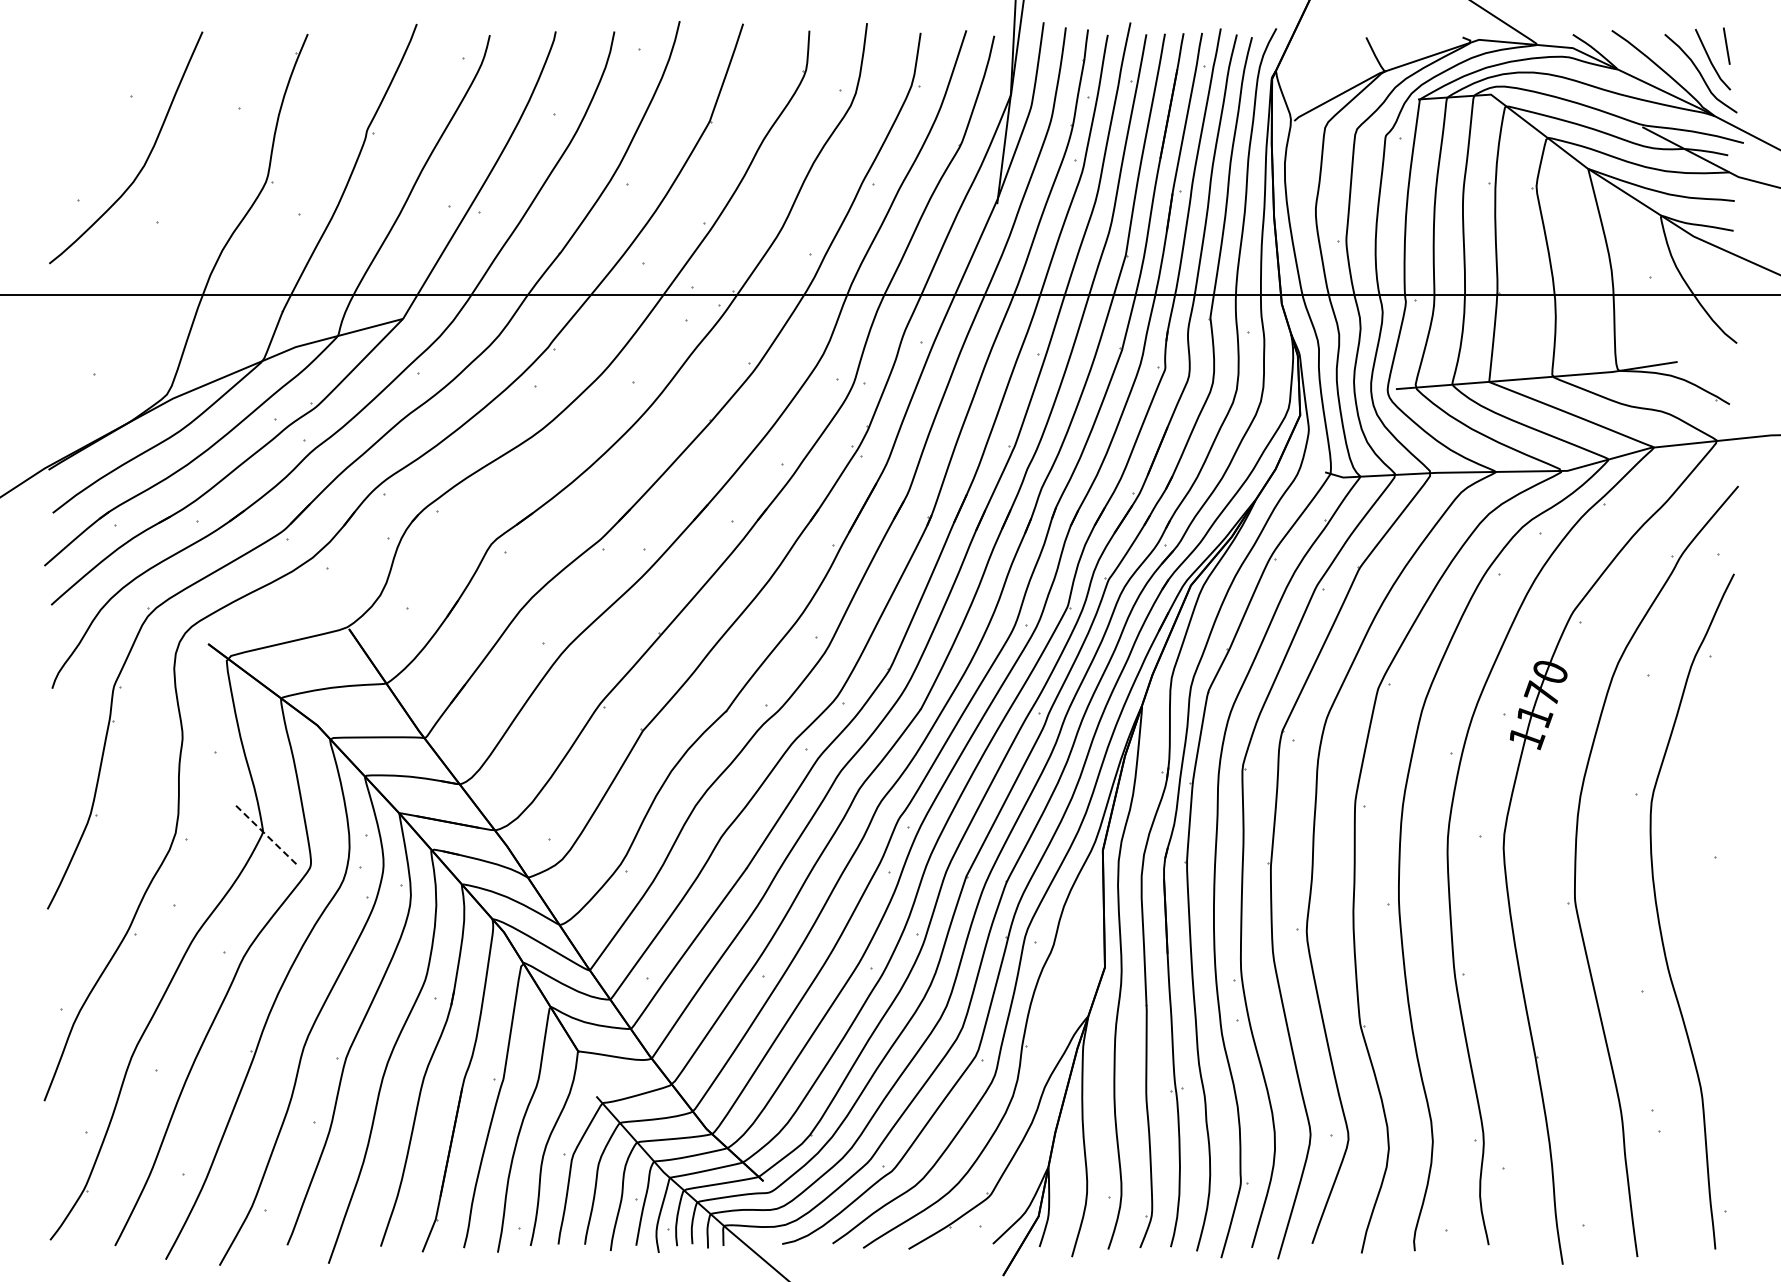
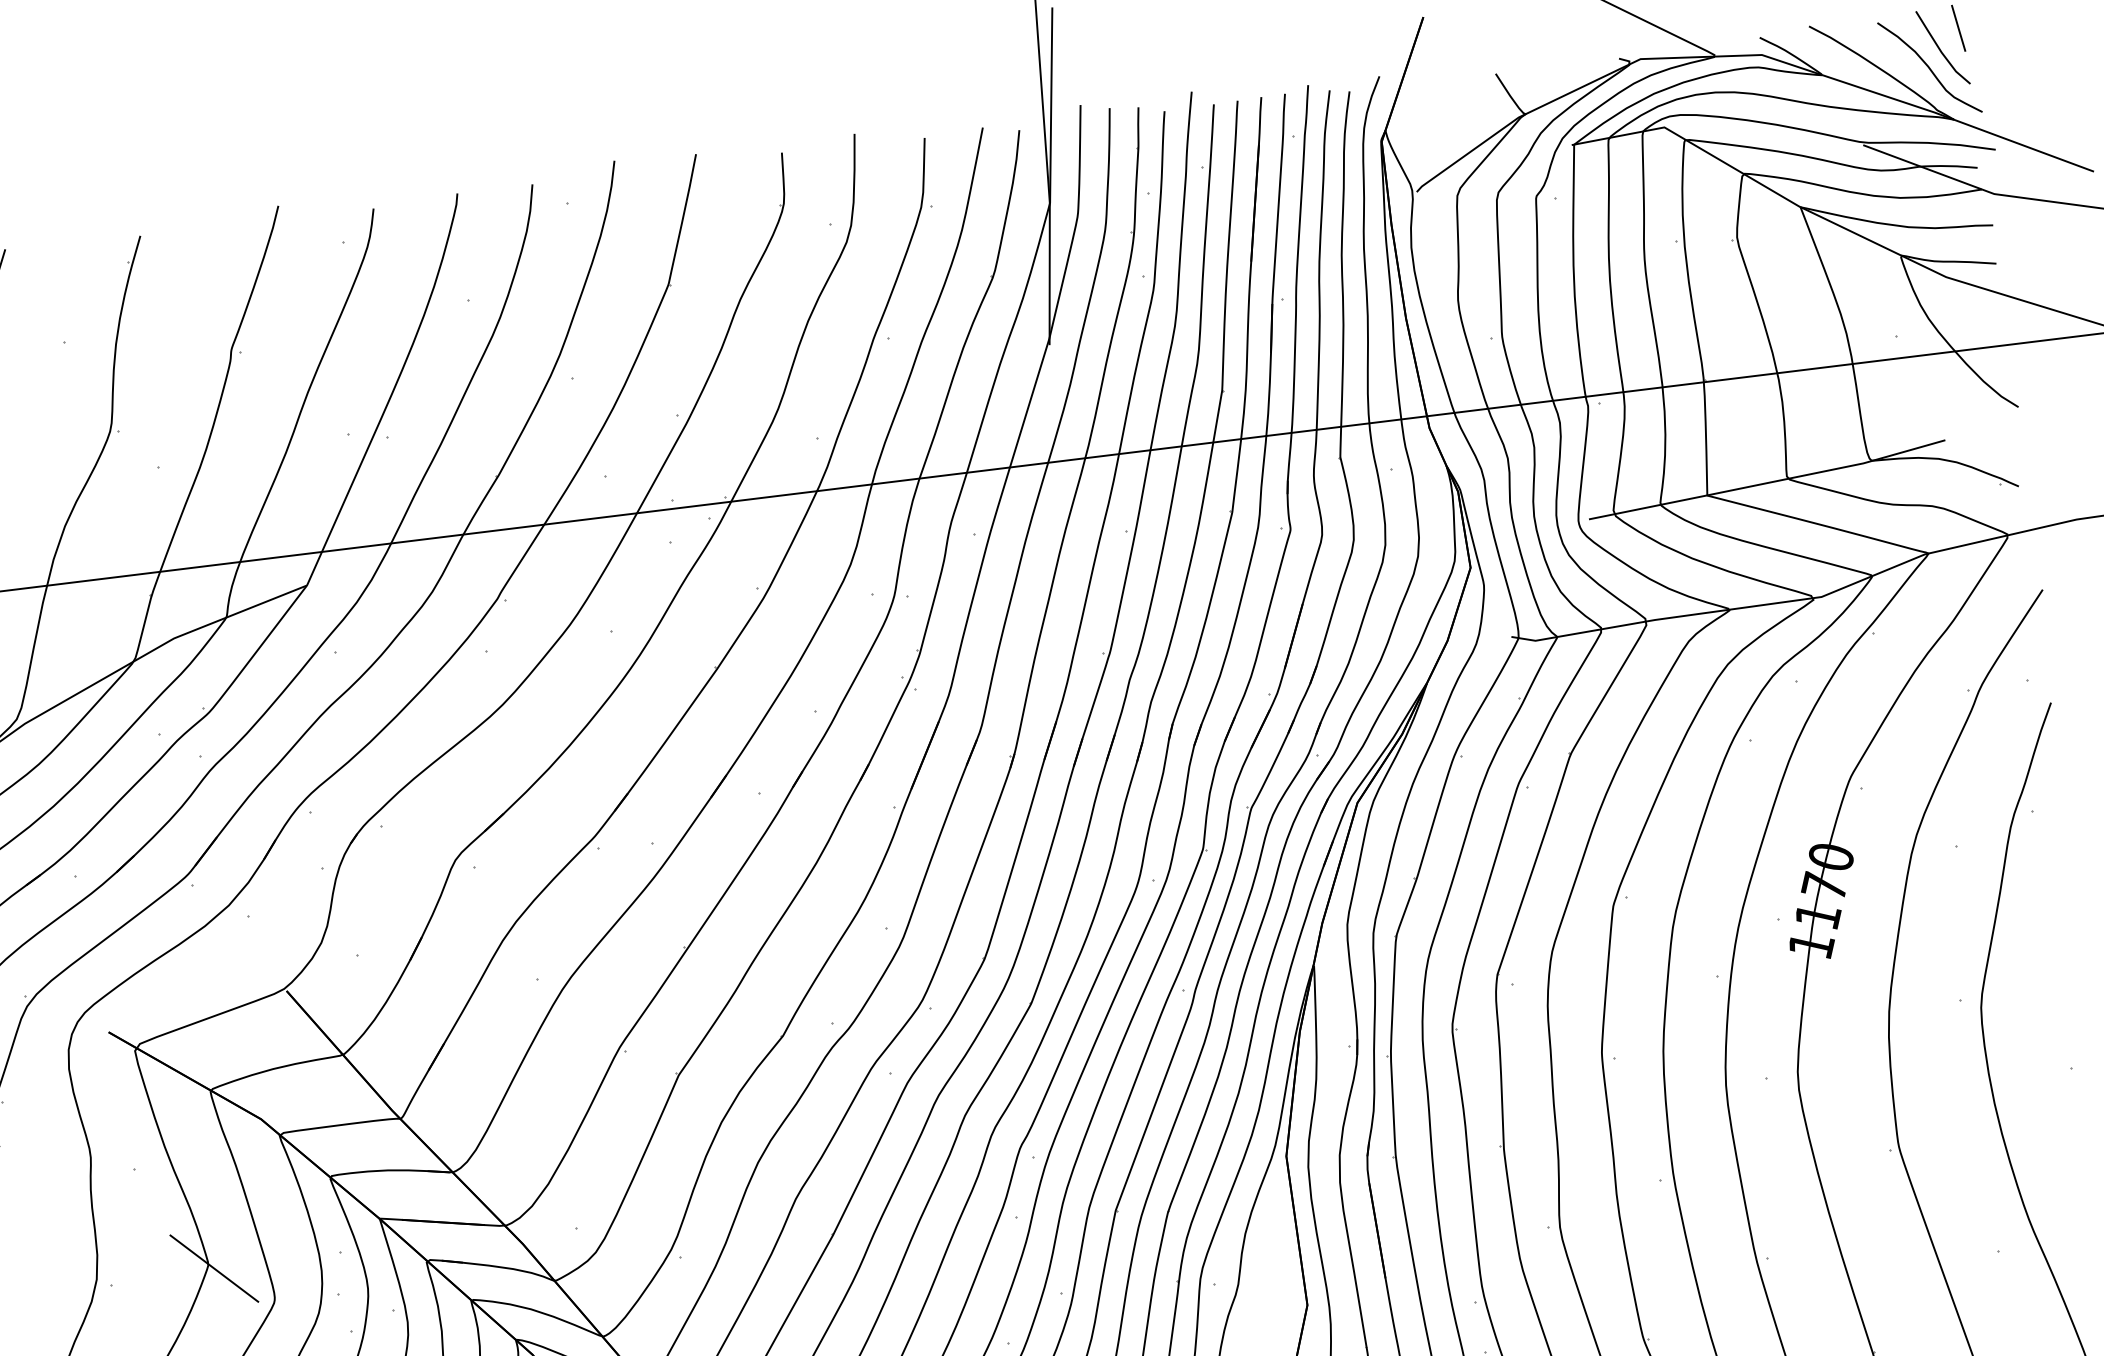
line: (267, 836) -> (214, 1269), dashed -> solid

